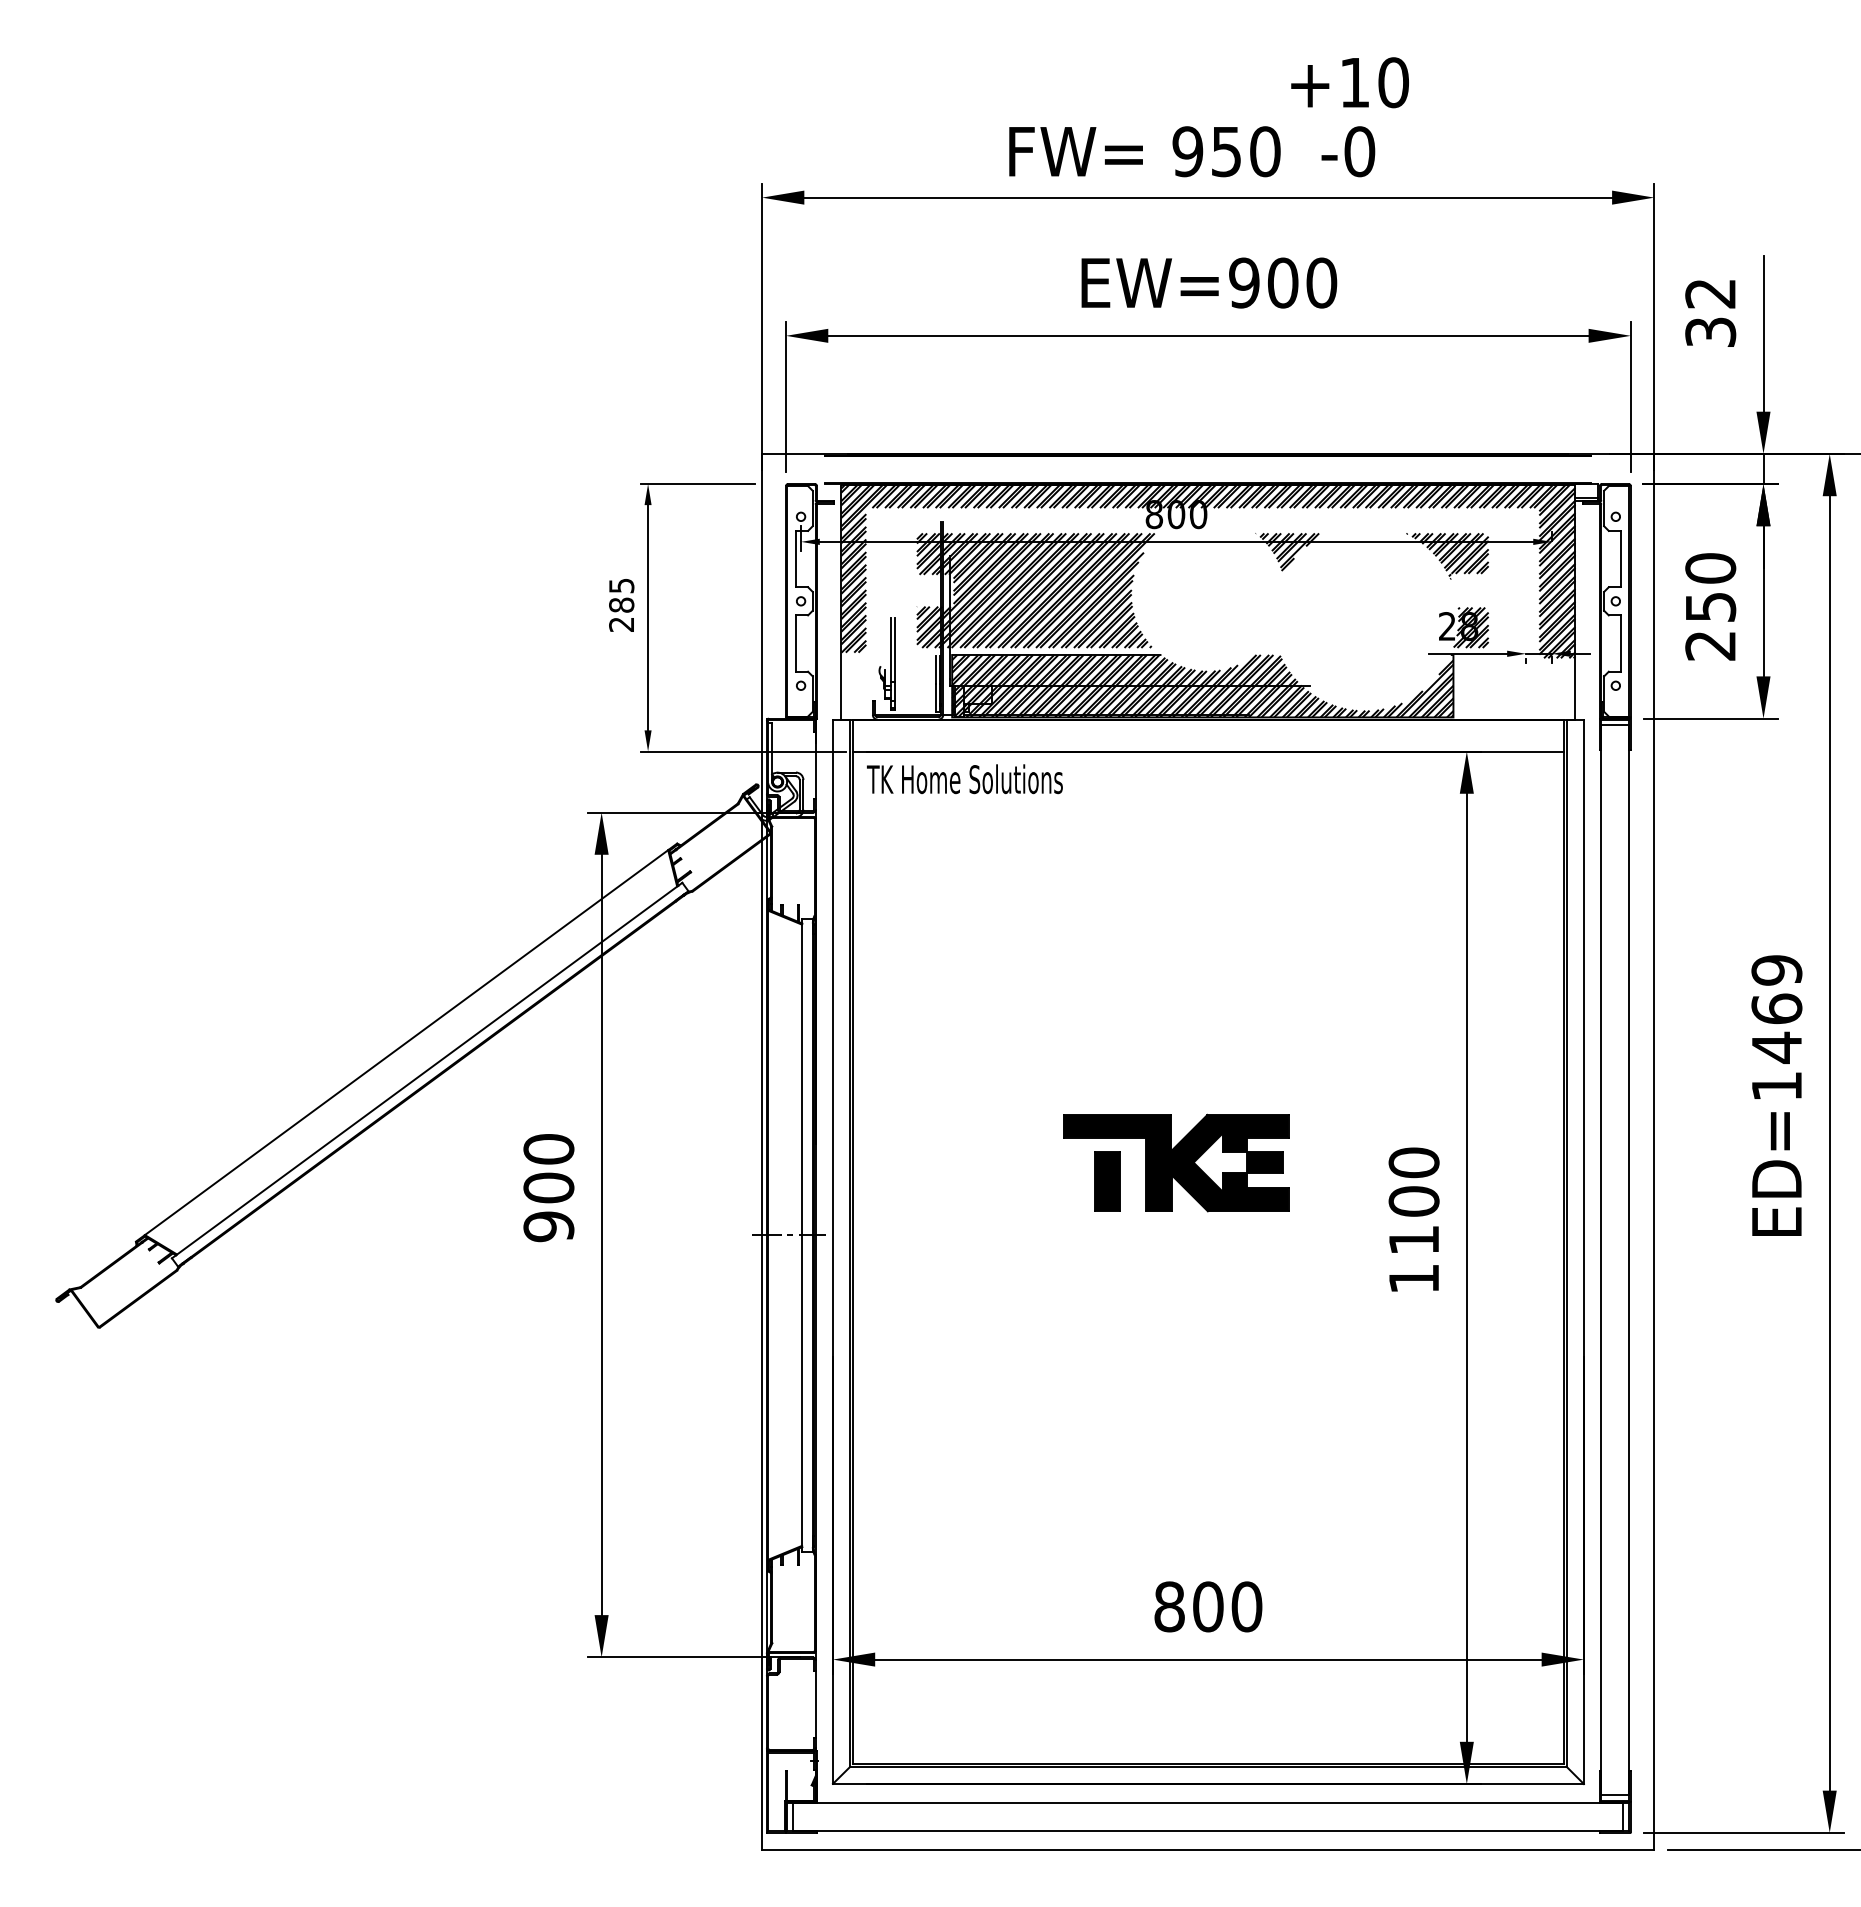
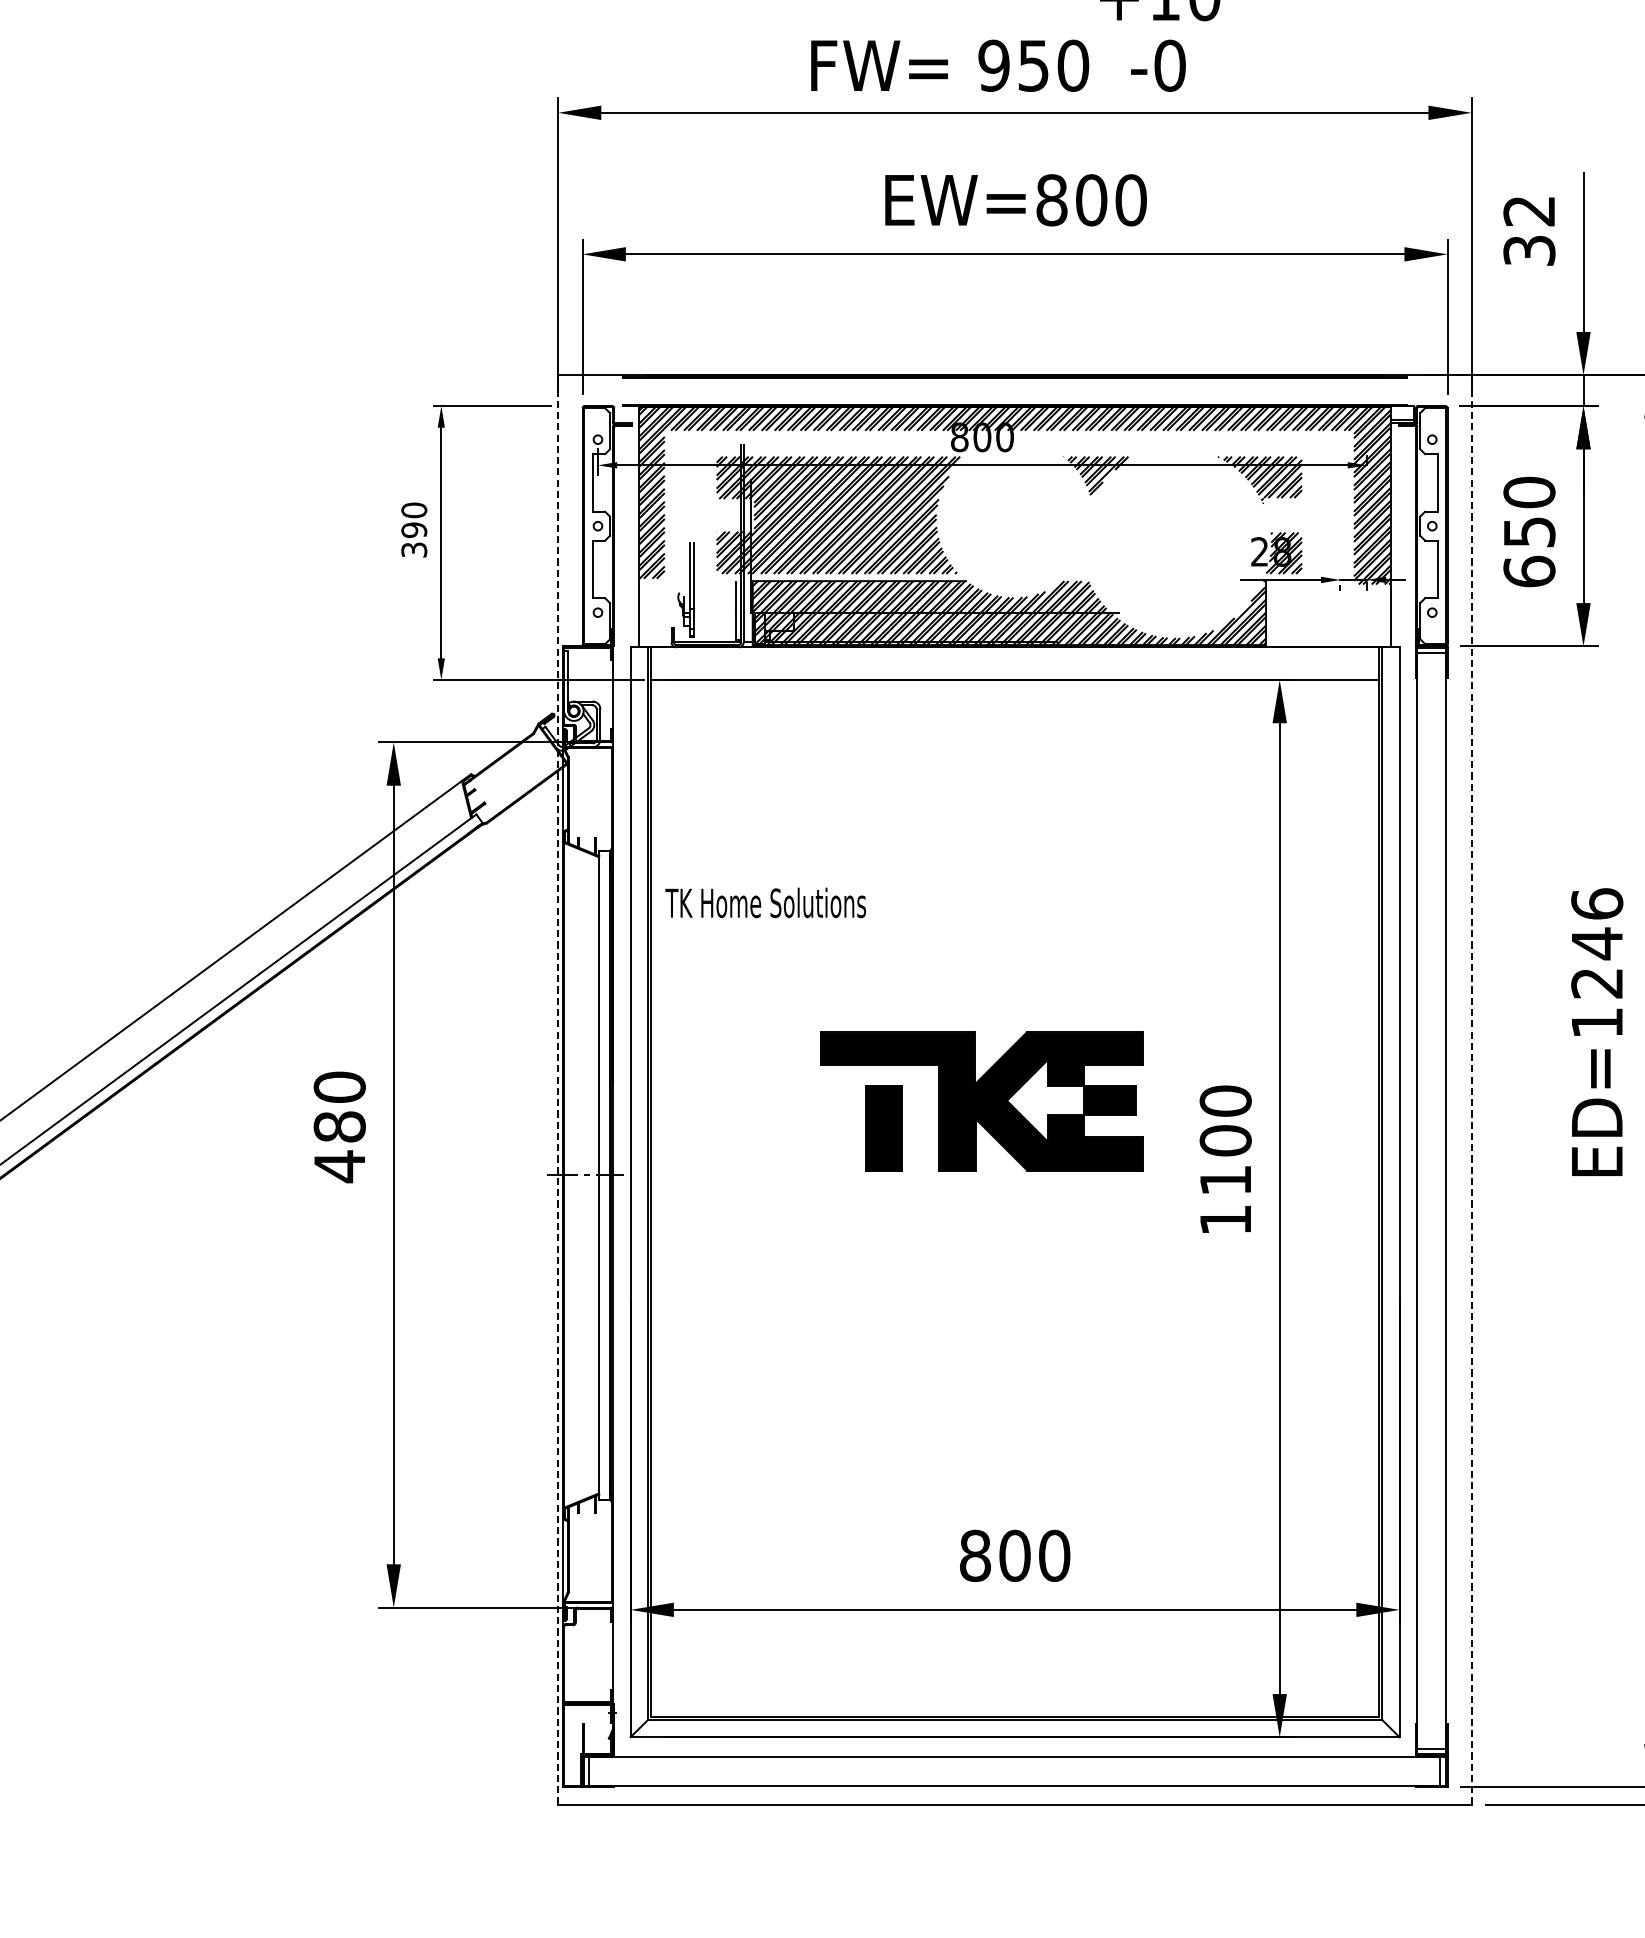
text: (1244, 282) -> (1052, 199), EW=900 -> EW=800
text: (621, 604) -> (414, 529), 285 -> 390
text: (1710, 645) -> (1529, 571), 250 -> 650
text: (964, 779) -> (765, 903), moved
text: (1776, 1008) -> (1596, 943), ED=1469 -> ED=1246
line: (762, 1151) -> (558, 1089), solid -> dashed
line: (1654, 1151) -> (1471, 1089), solid -> dashed
part: (1176, 1162) -> (982, 1100), size x1.4
text: (548, 1207) -> (339, 1146), 900 -> 480

